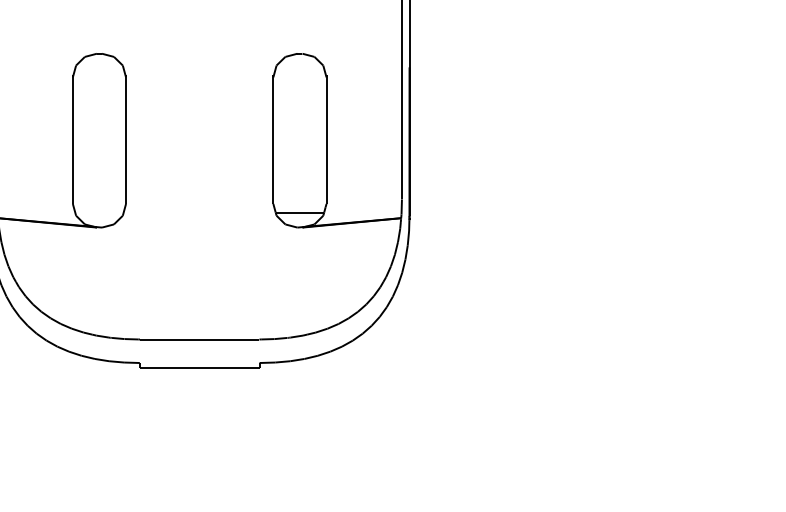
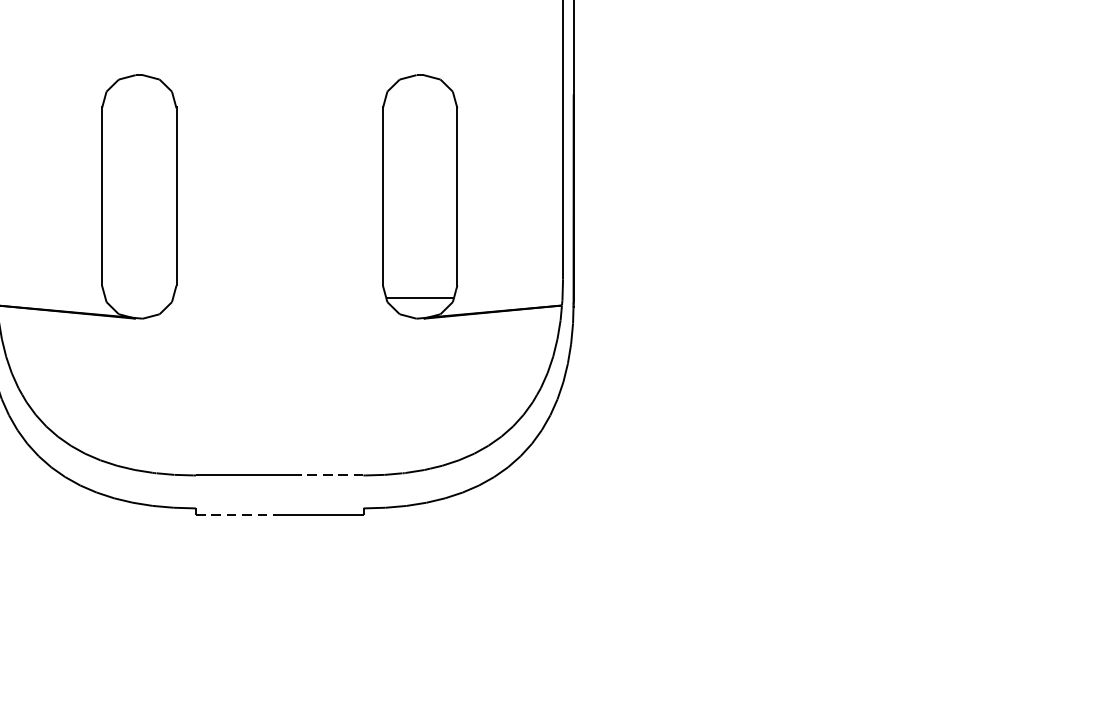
line: (233, 339) -> (327, 475), solid -> dashed
line: (169, 367) -> (237, 514), solid -> dashed

